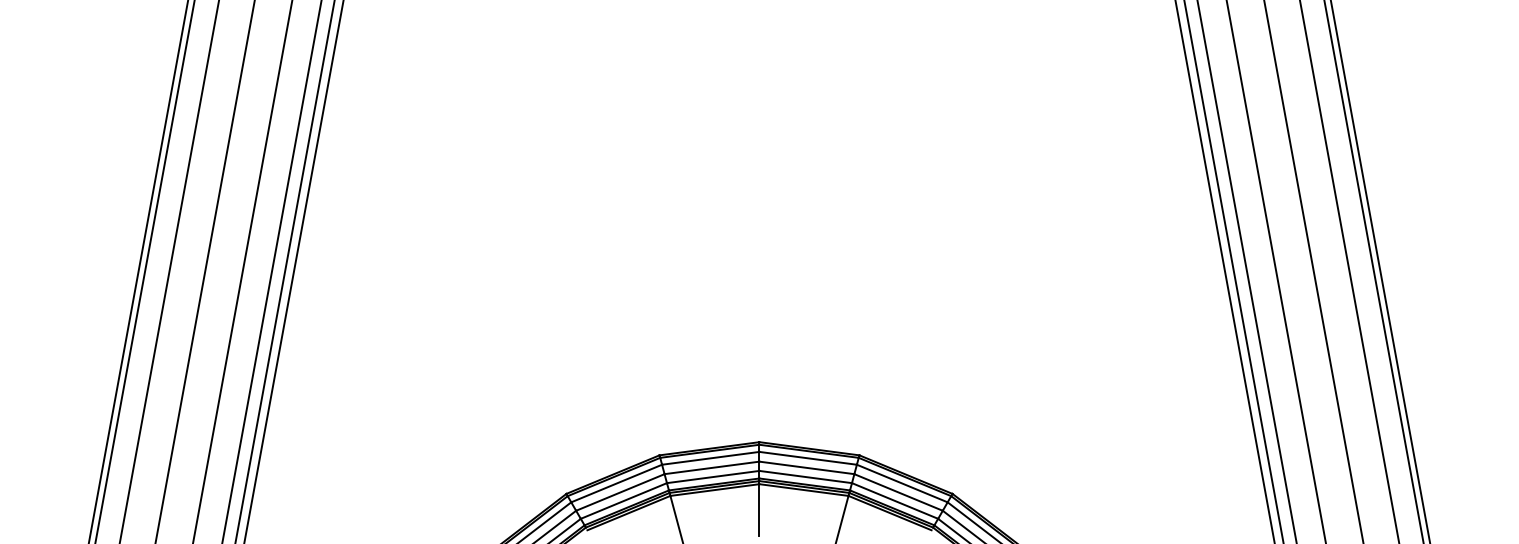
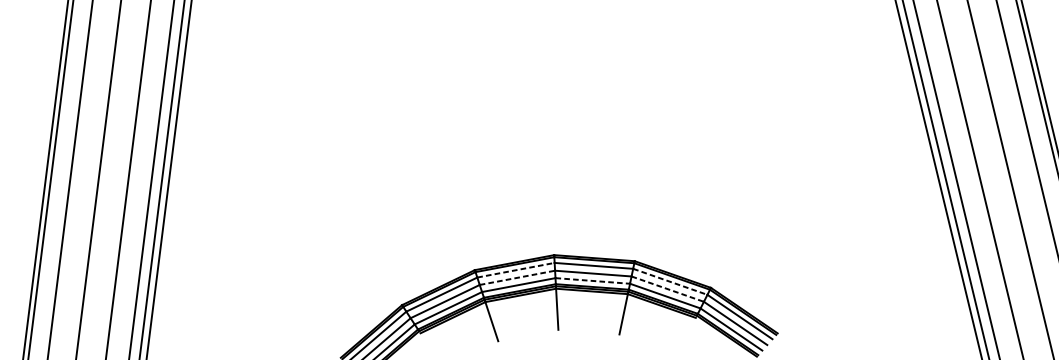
line: (711, 458) -> (516, 270), solid -> dashed
line: (712, 467) -> (517, 277), solid -> dashed
line: (805, 477) -> (592, 281), solid -> dashed
line: (902, 483) -> (670, 281), solid -> dashed
line: (898, 492) -> (667, 289), solid -> dashed

